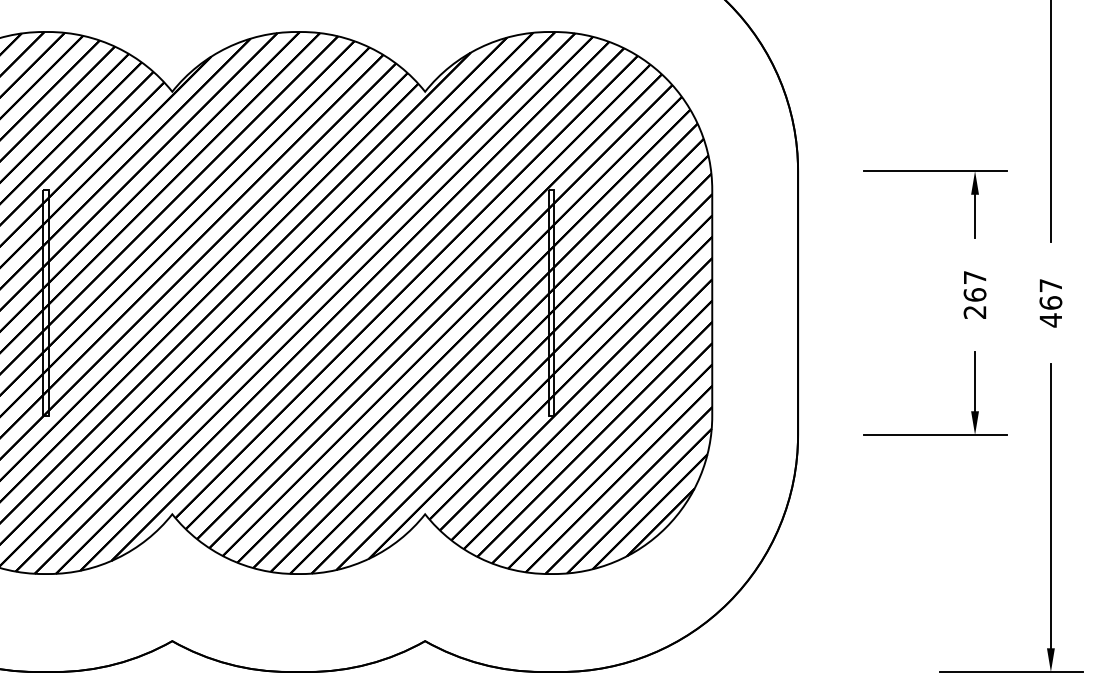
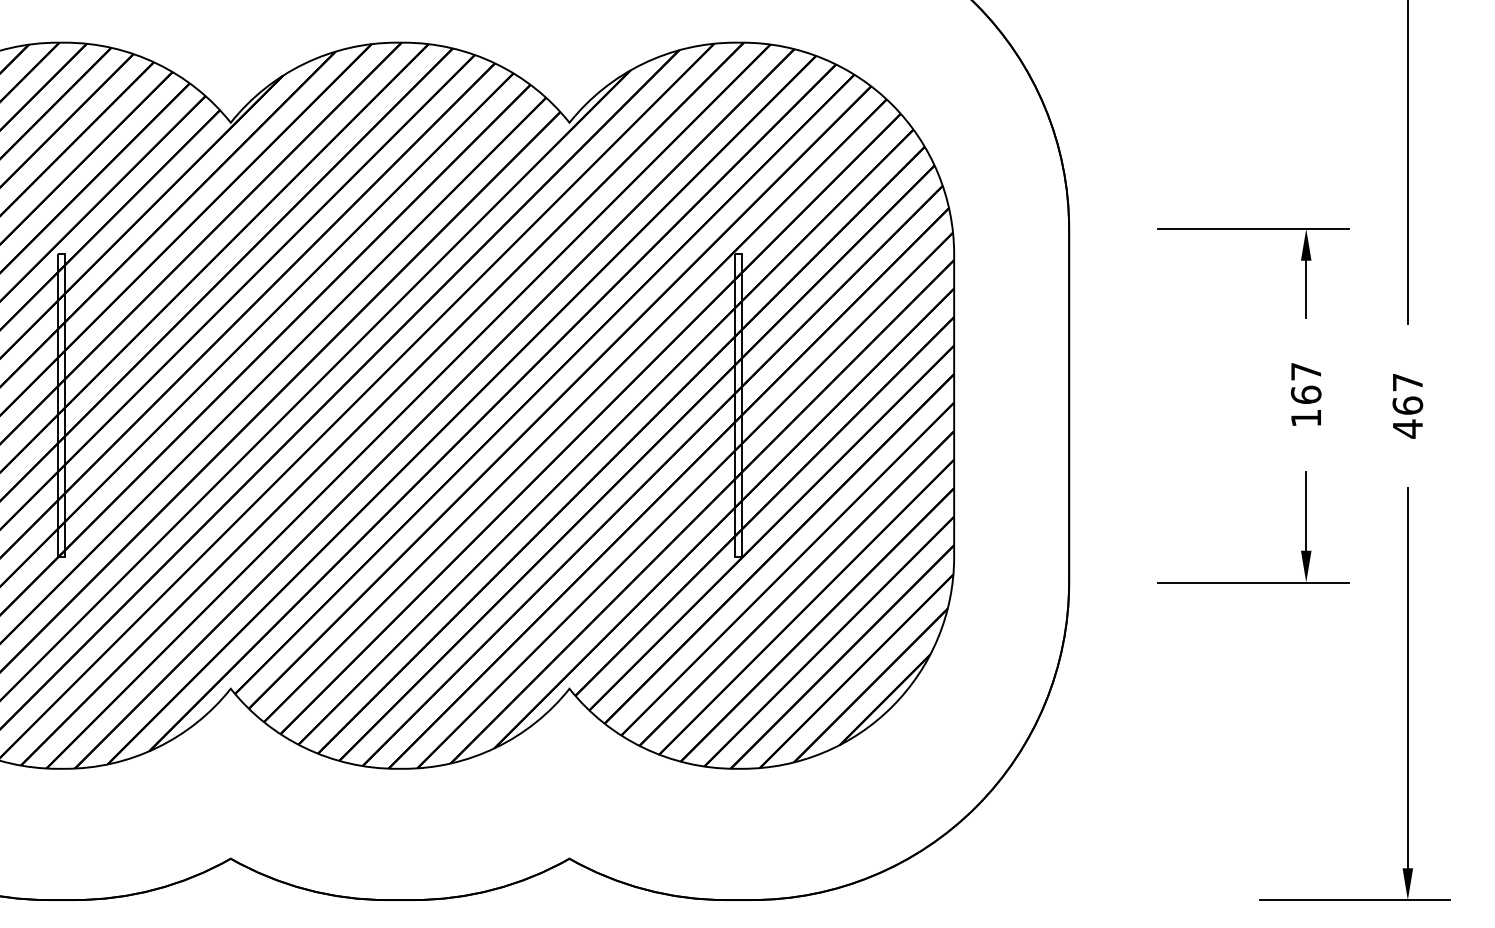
text: (974, 312) -> (1305, 418), 267 -> 167

